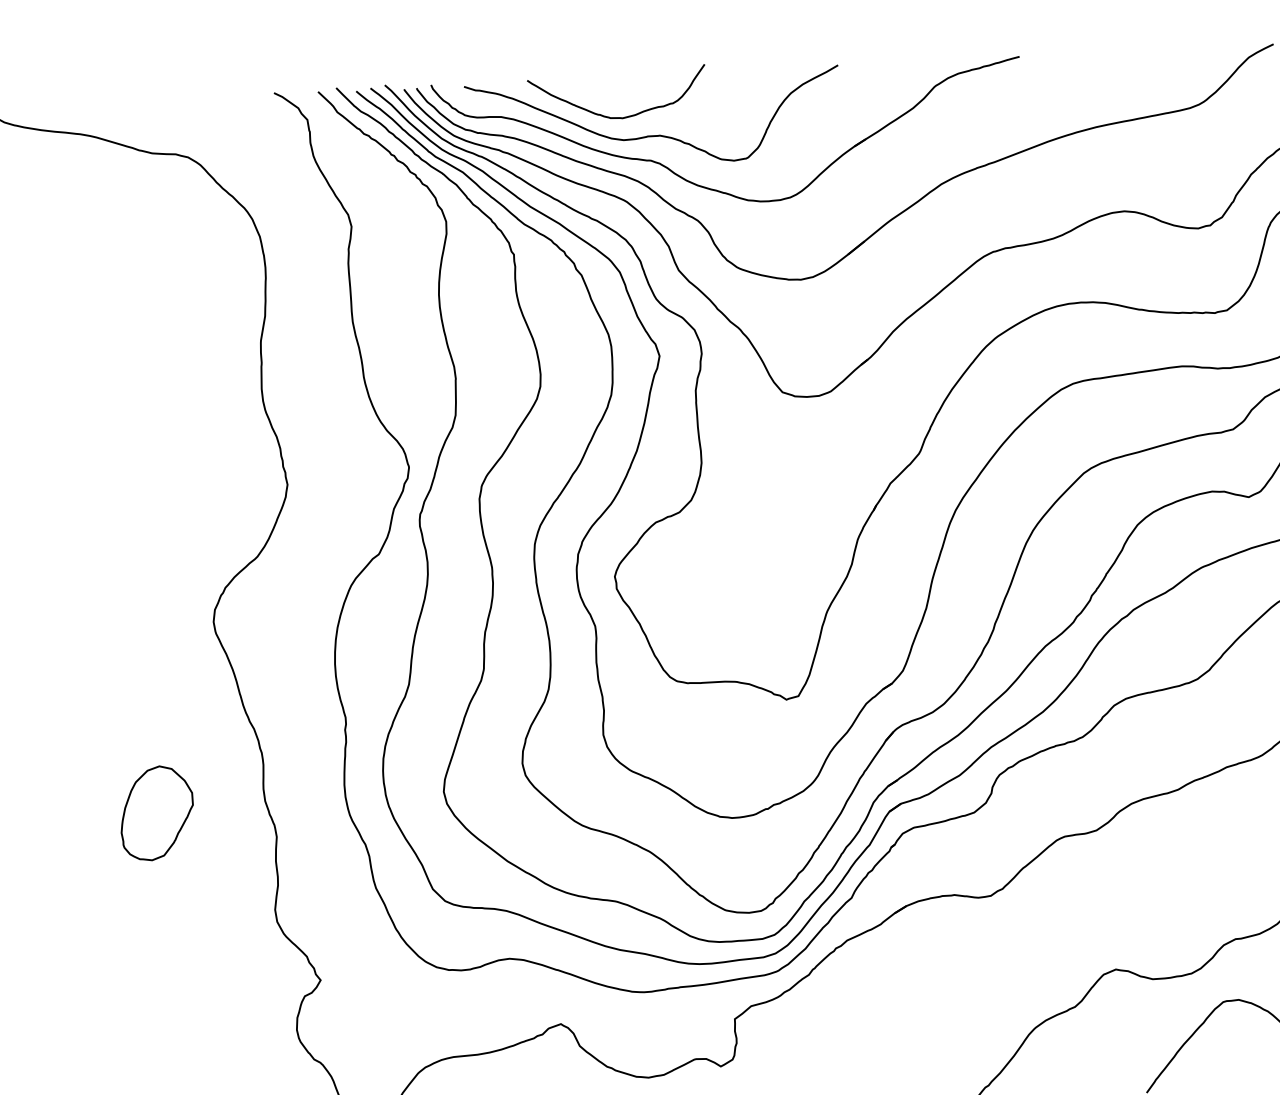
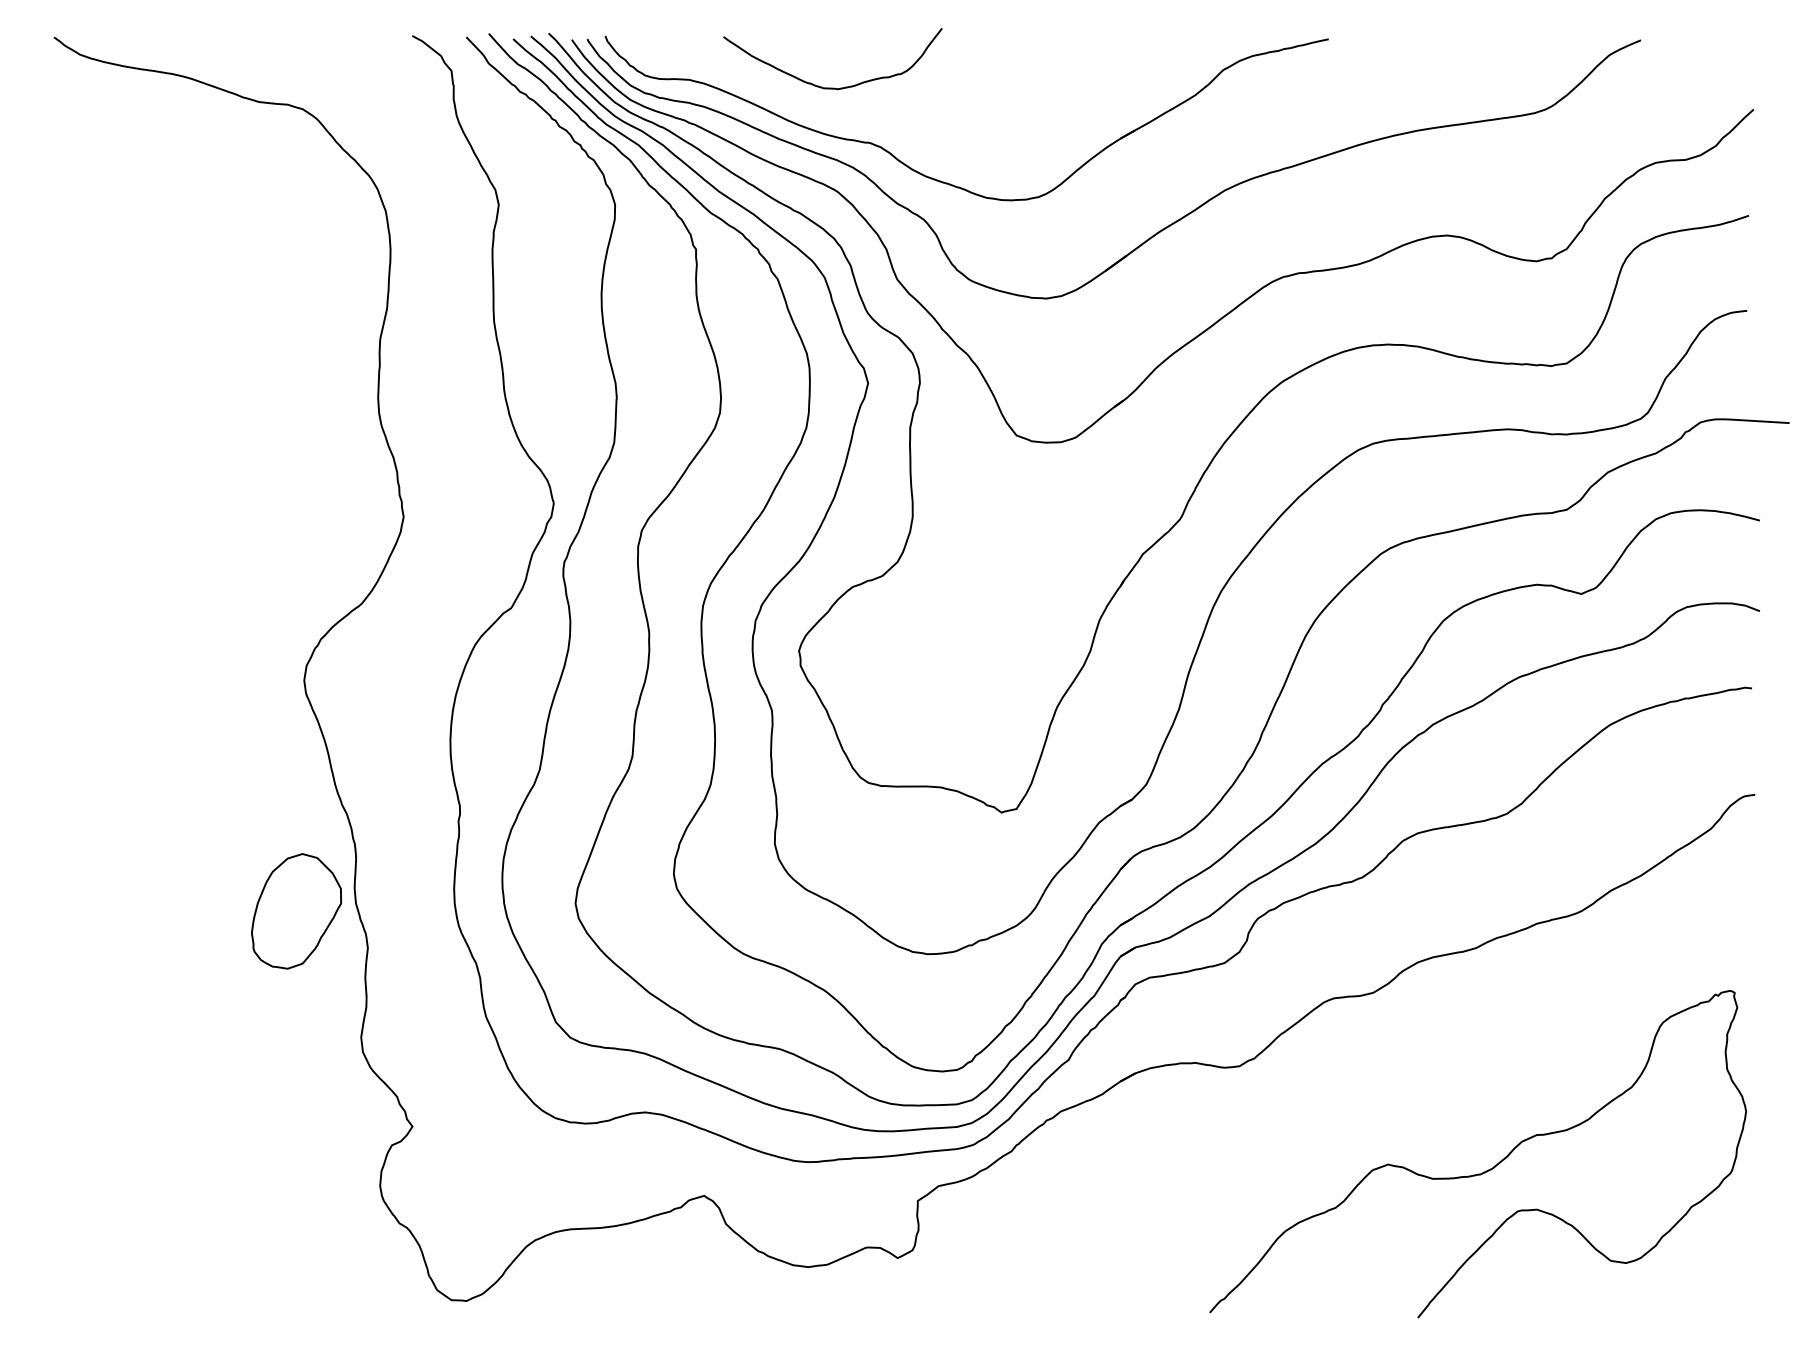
curve: (654, 135) -> (875, 112), removed
part: (156, 813) -> (296, 911), moved

